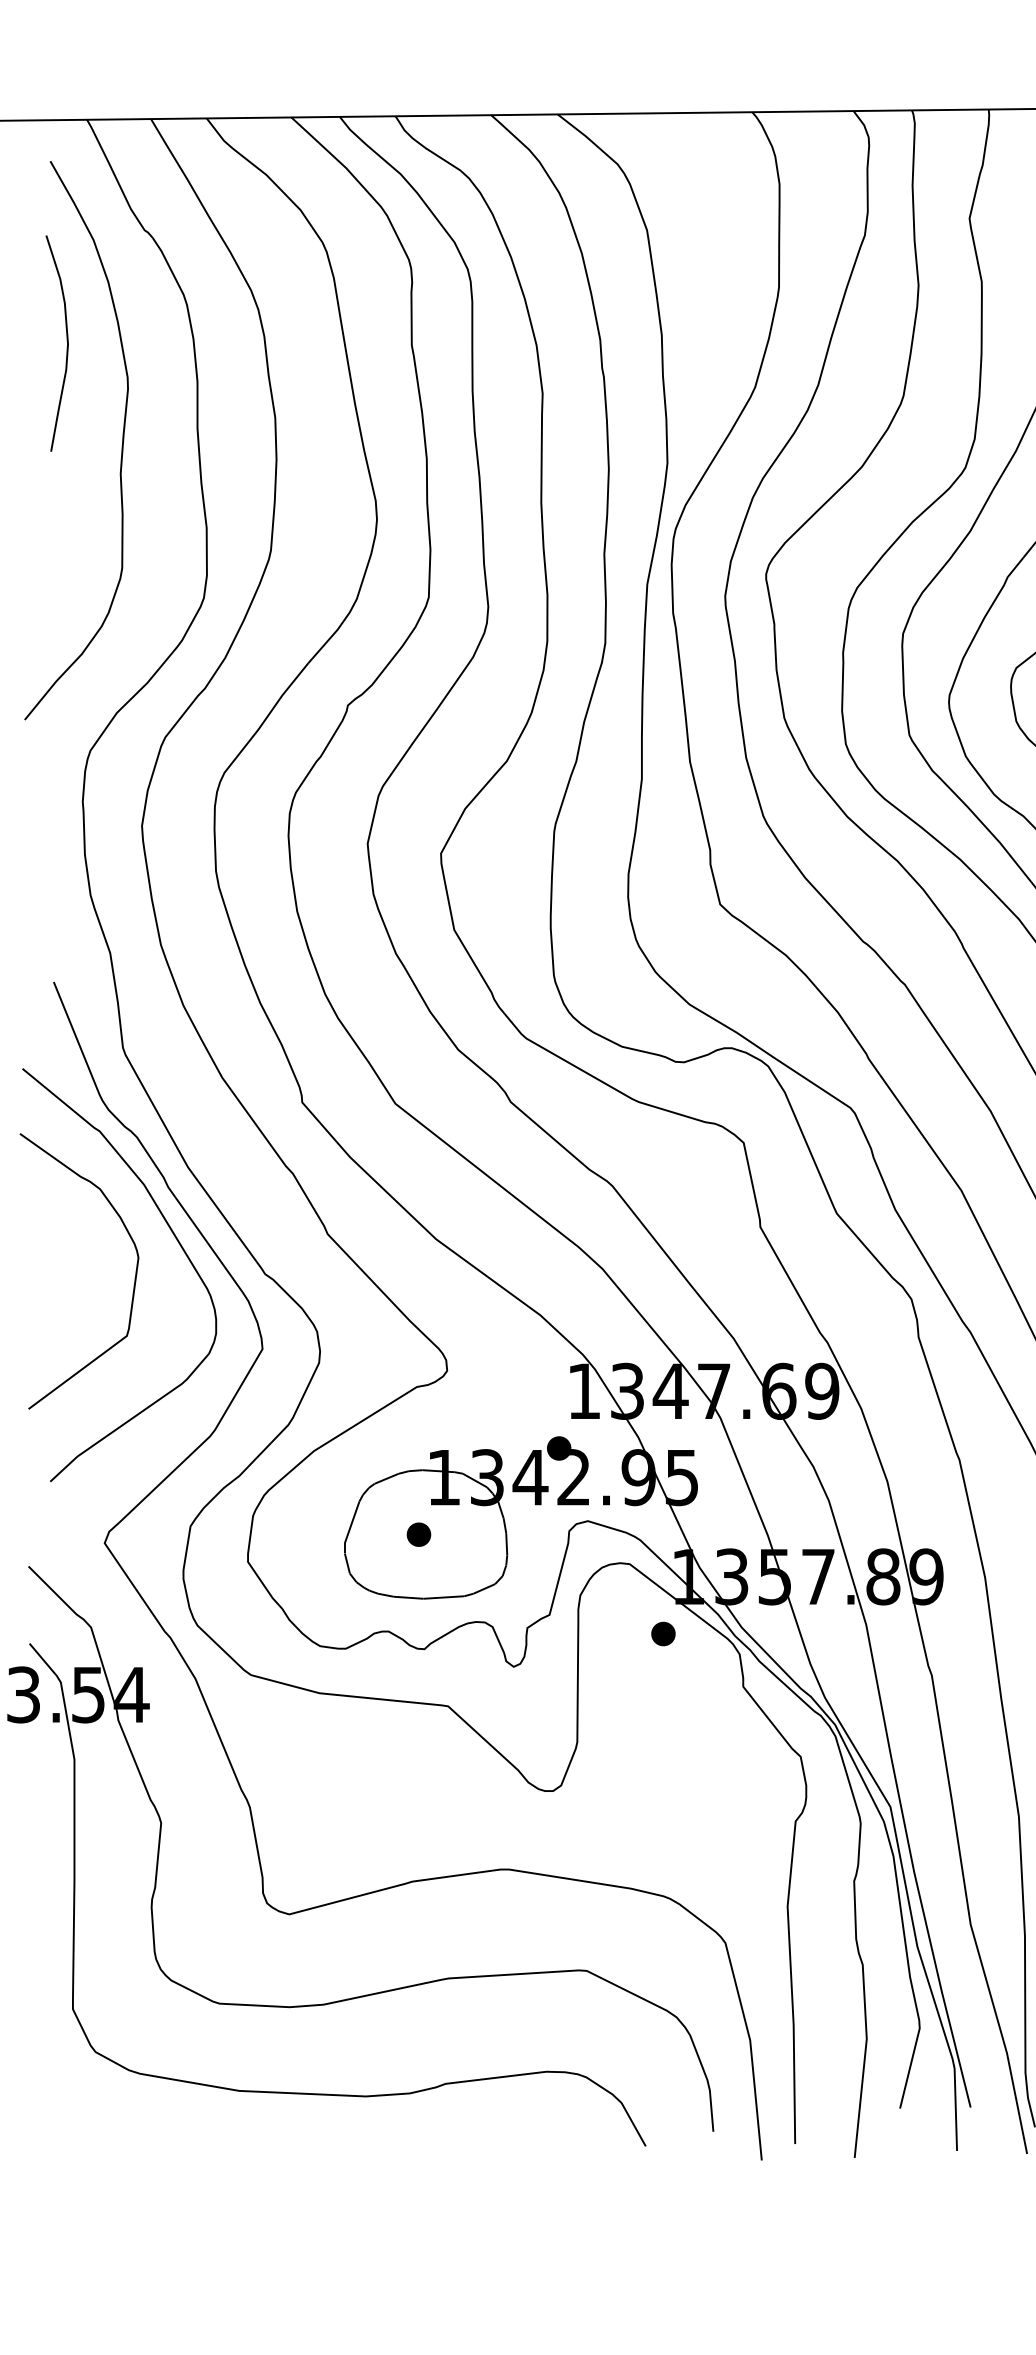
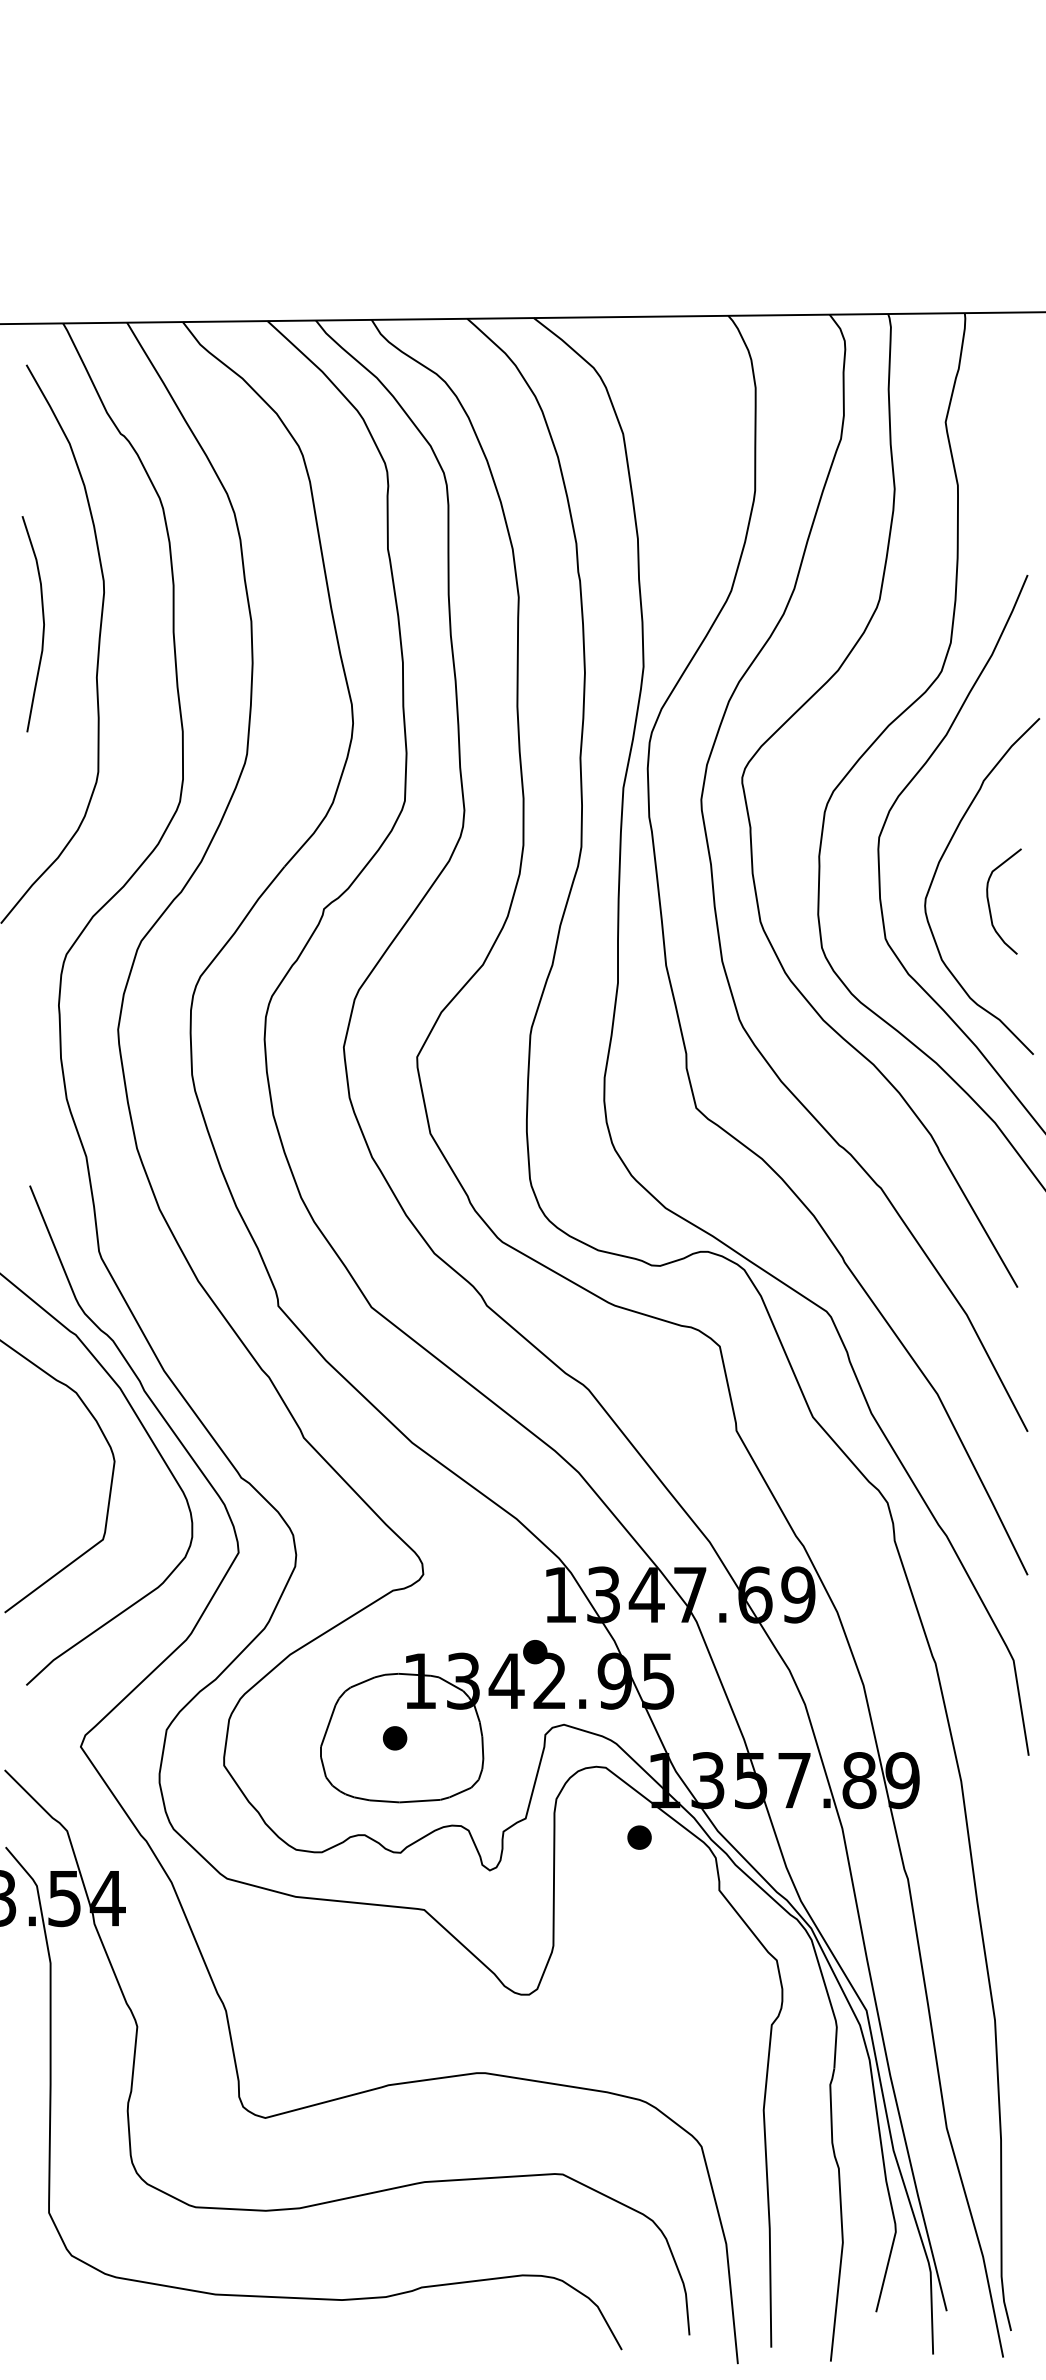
curve: (66, 339) -> (42, 620), moved

